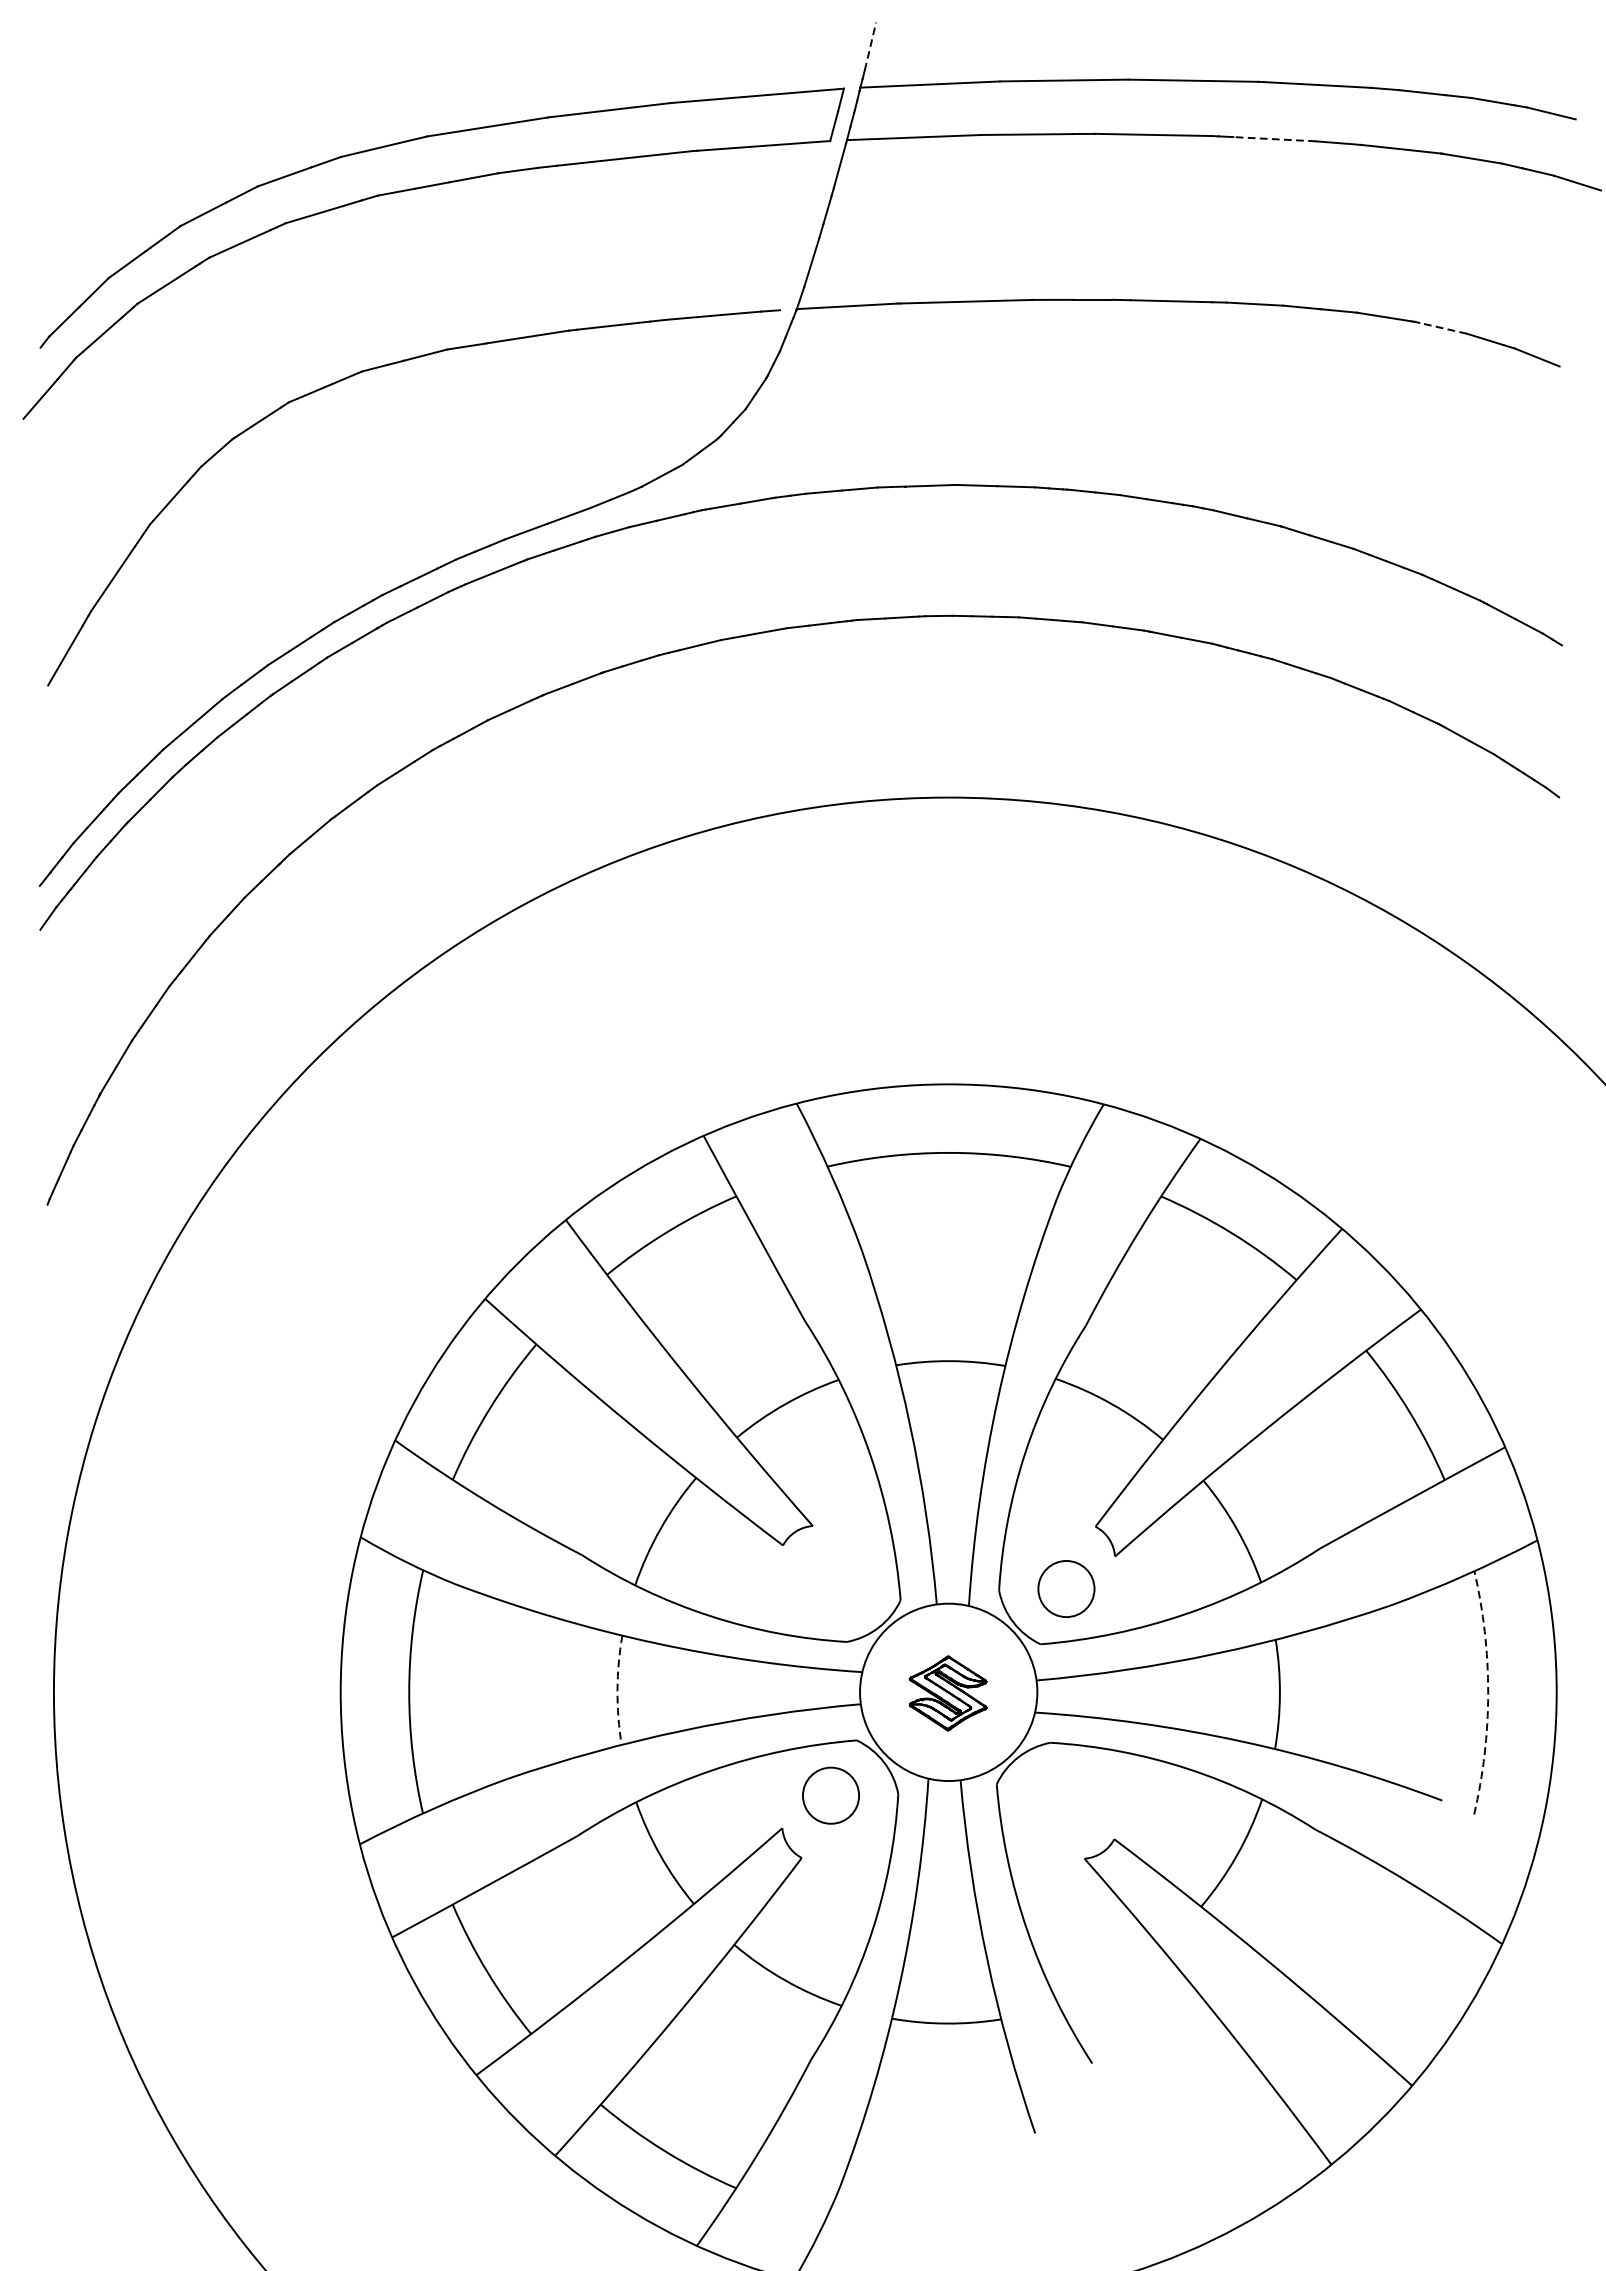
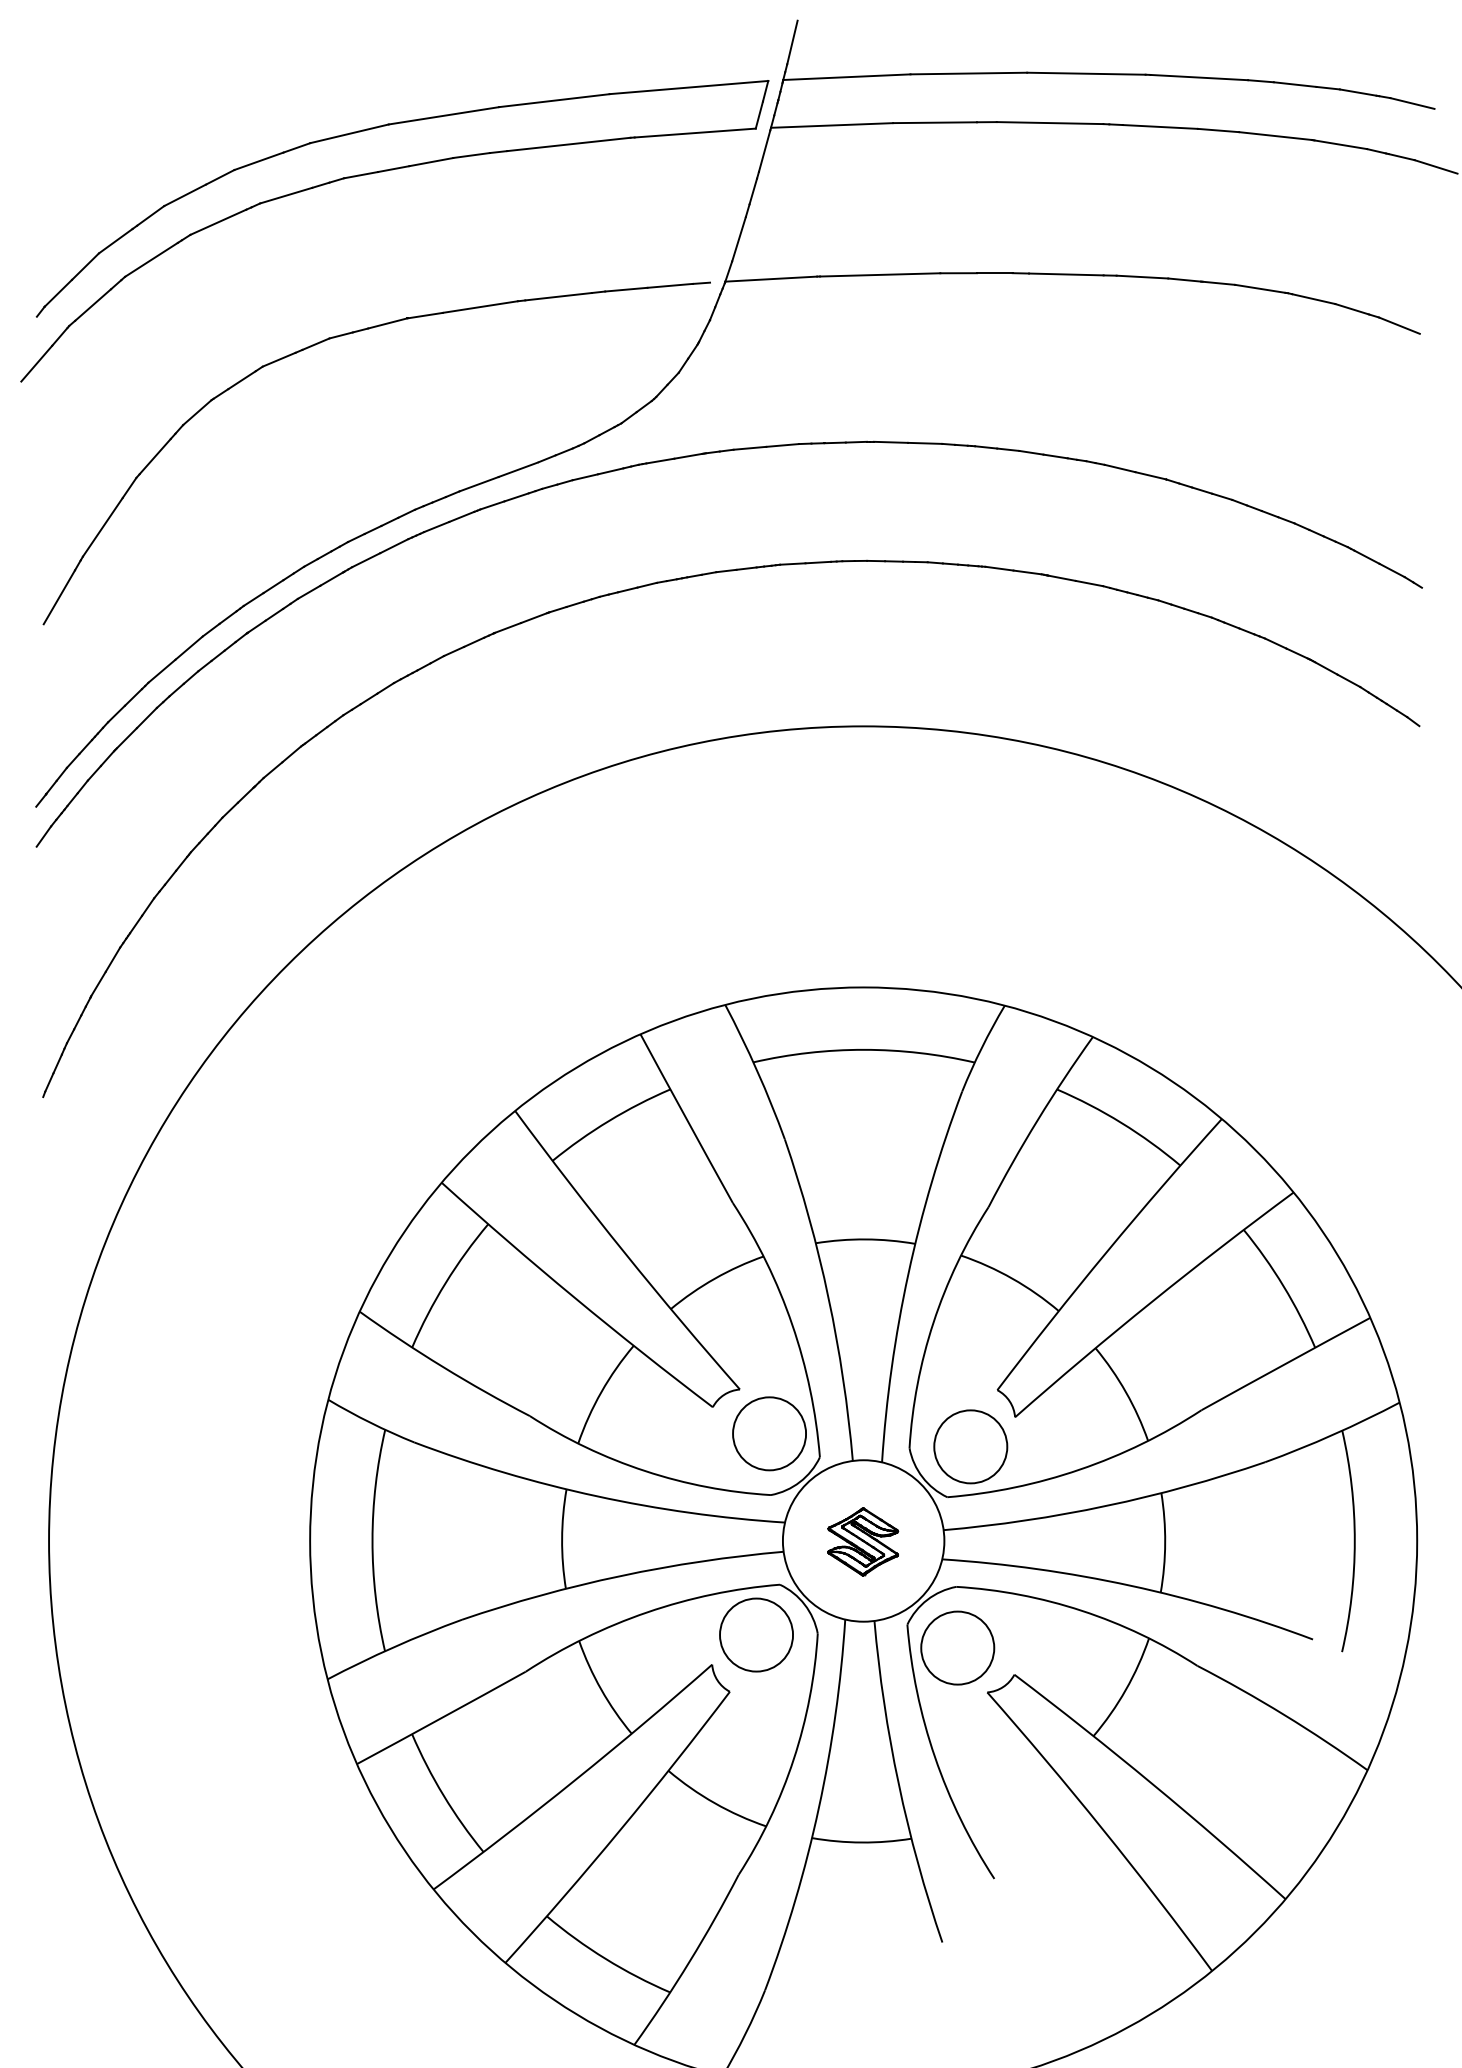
line: (870, 46) -> (792, 42), dashed -> solid
line: (1274, 138) -> (1160, 126), dashed -> solid
line: (1442, 328) -> (1313, 299), dashed -> solid
circle: (845, 1574) -> (769, 1433), added
circle: (1066, 1588) -> (970, 1446), size x1.43
arc: (617, 1690) -> (562, 1539), dashed -> solid
arc: (1487, 1692) -> (1354, 1541), dashed -> solid
circle: (831, 1795) -> (756, 1634), size x1.43
circle: (1051, 1809) -> (957, 1647), added

